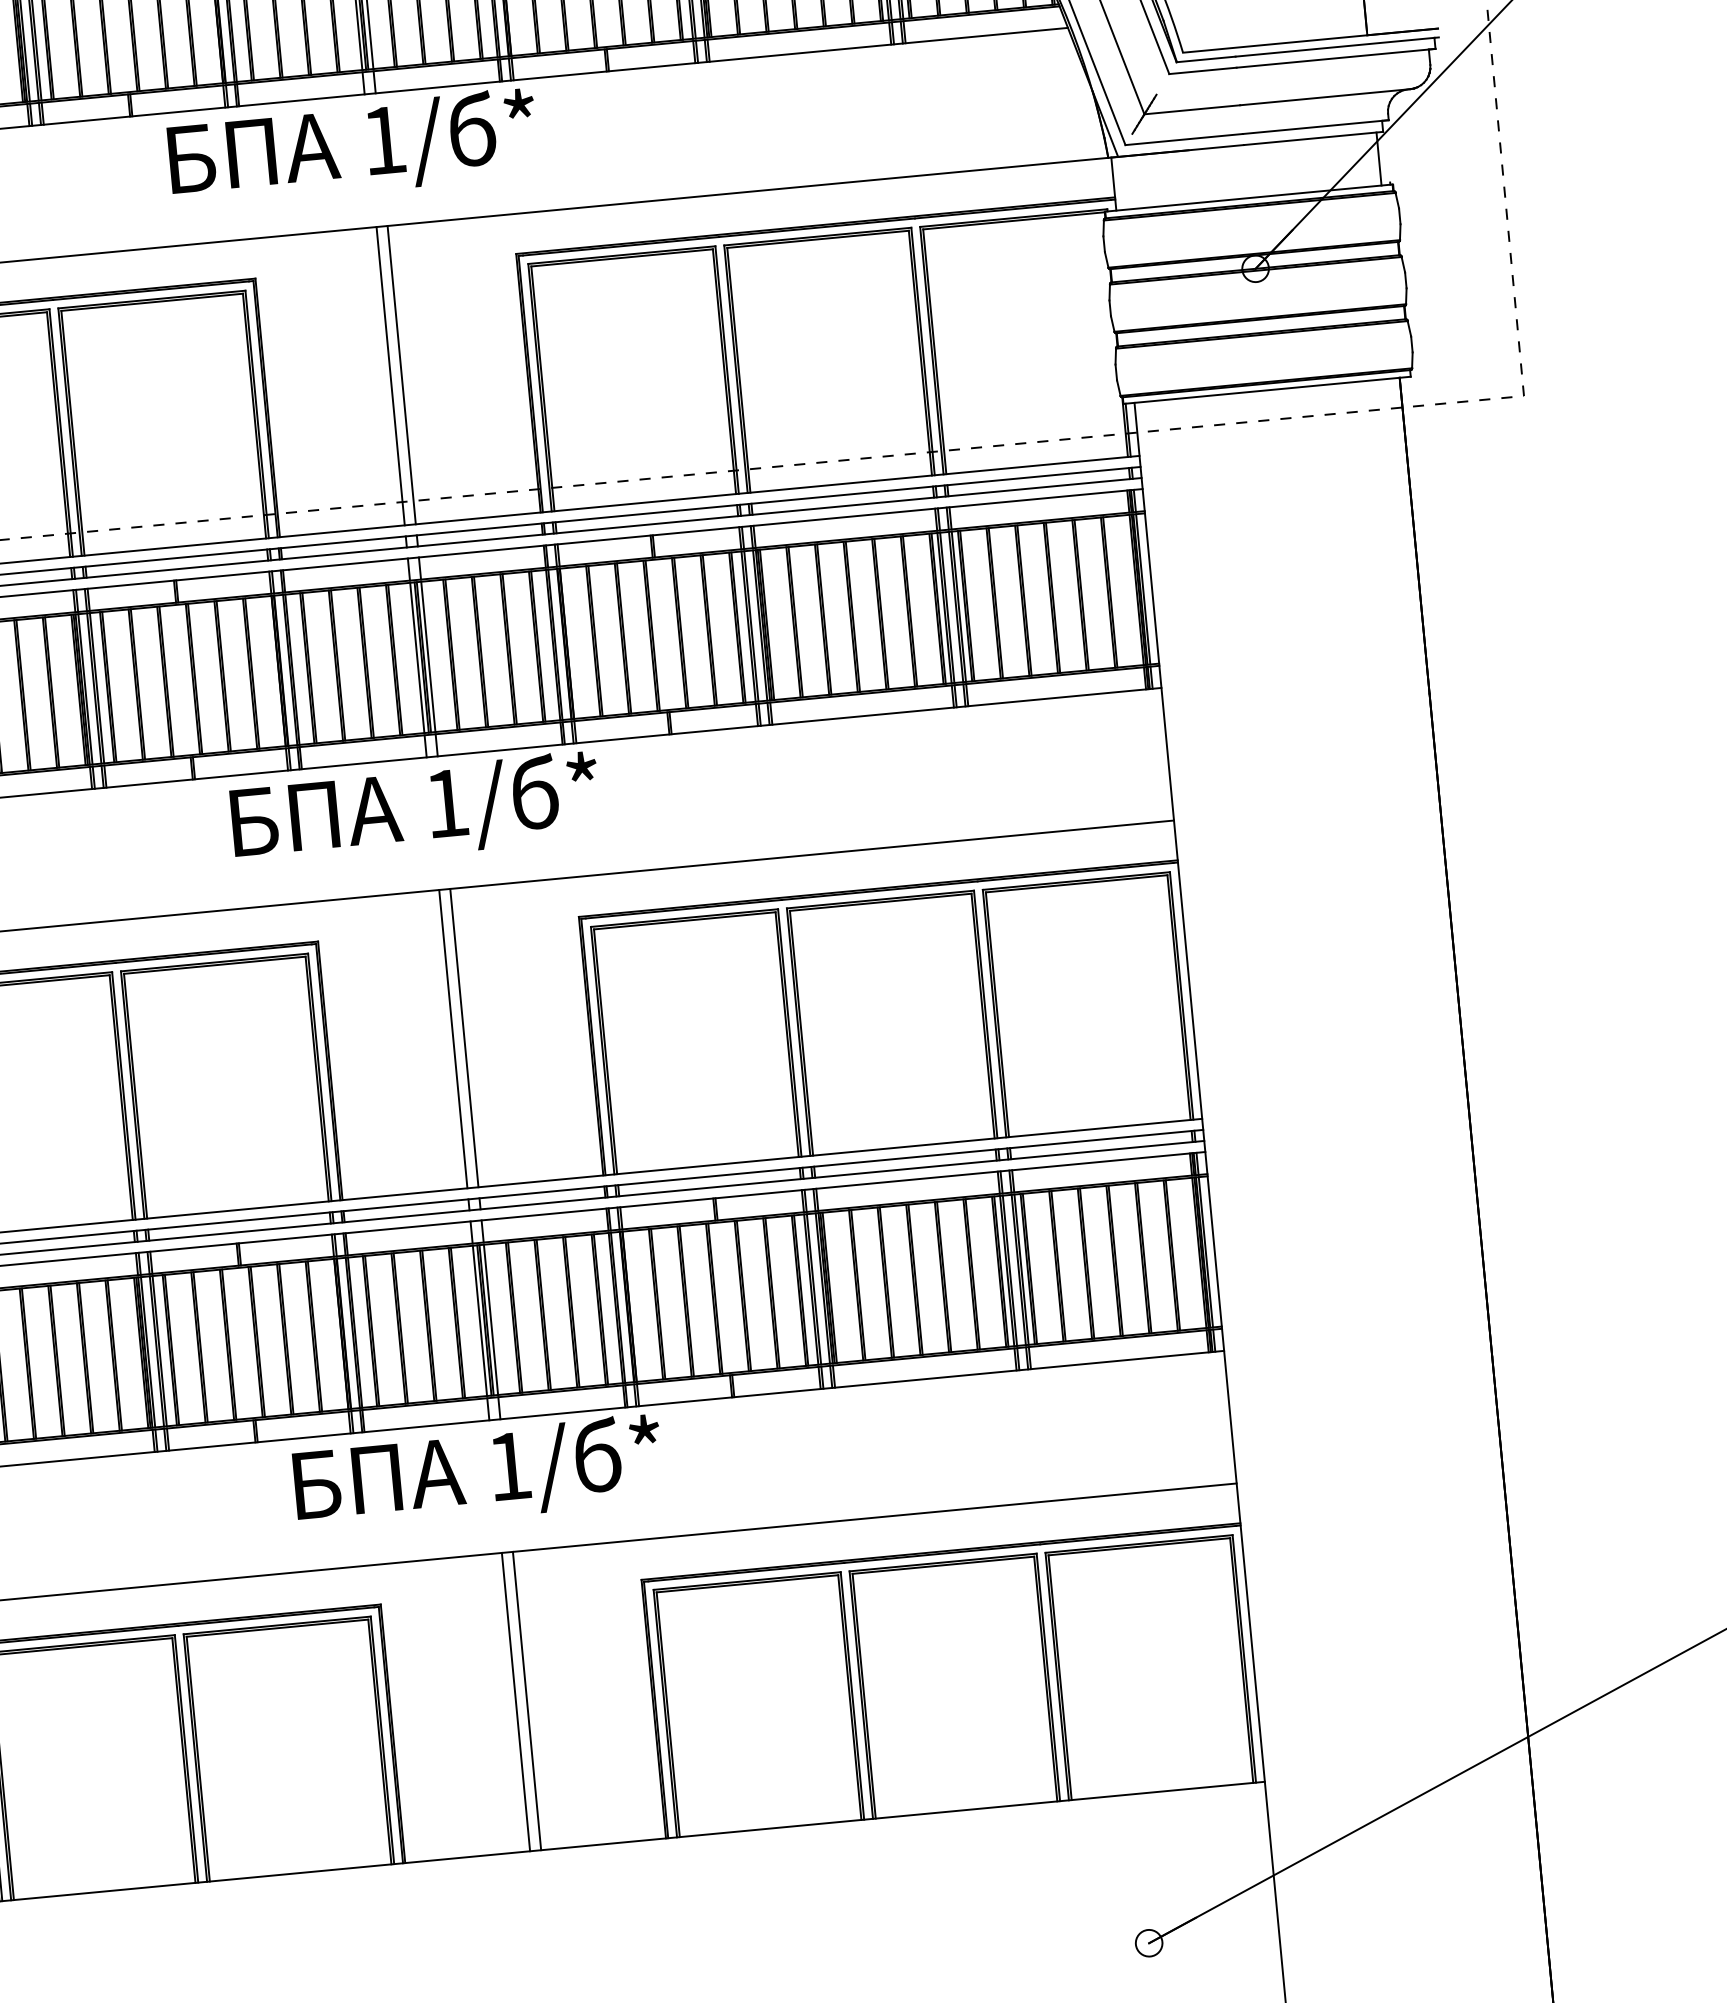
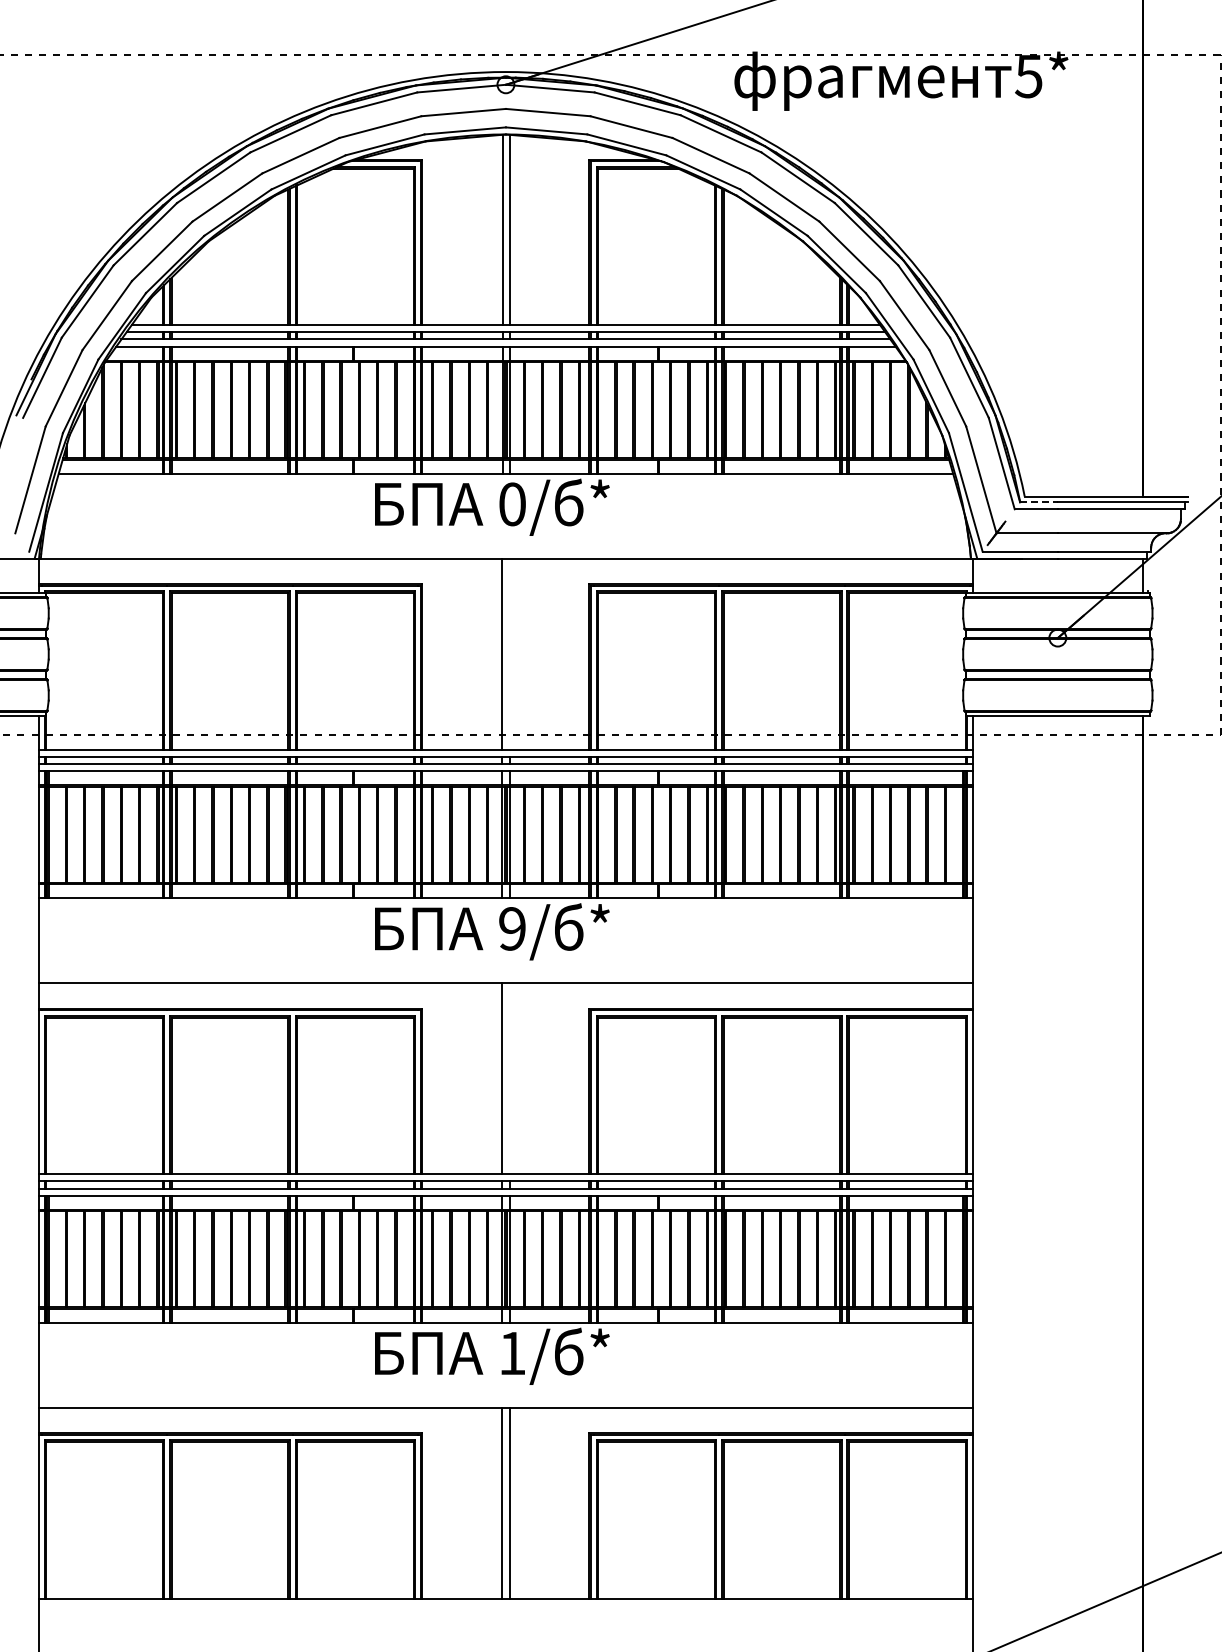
line: (1205, 59) -> (1038, 502), solid -> dashed
text: (384, 140) -> (512, 504), 1/ -> 0/
line: (401, 373) -> (509, 653), removed
text: (446, 802) -> (512, 928), 1/ -> 9/
line: (464, 1037) -> (509, 1078), removed

